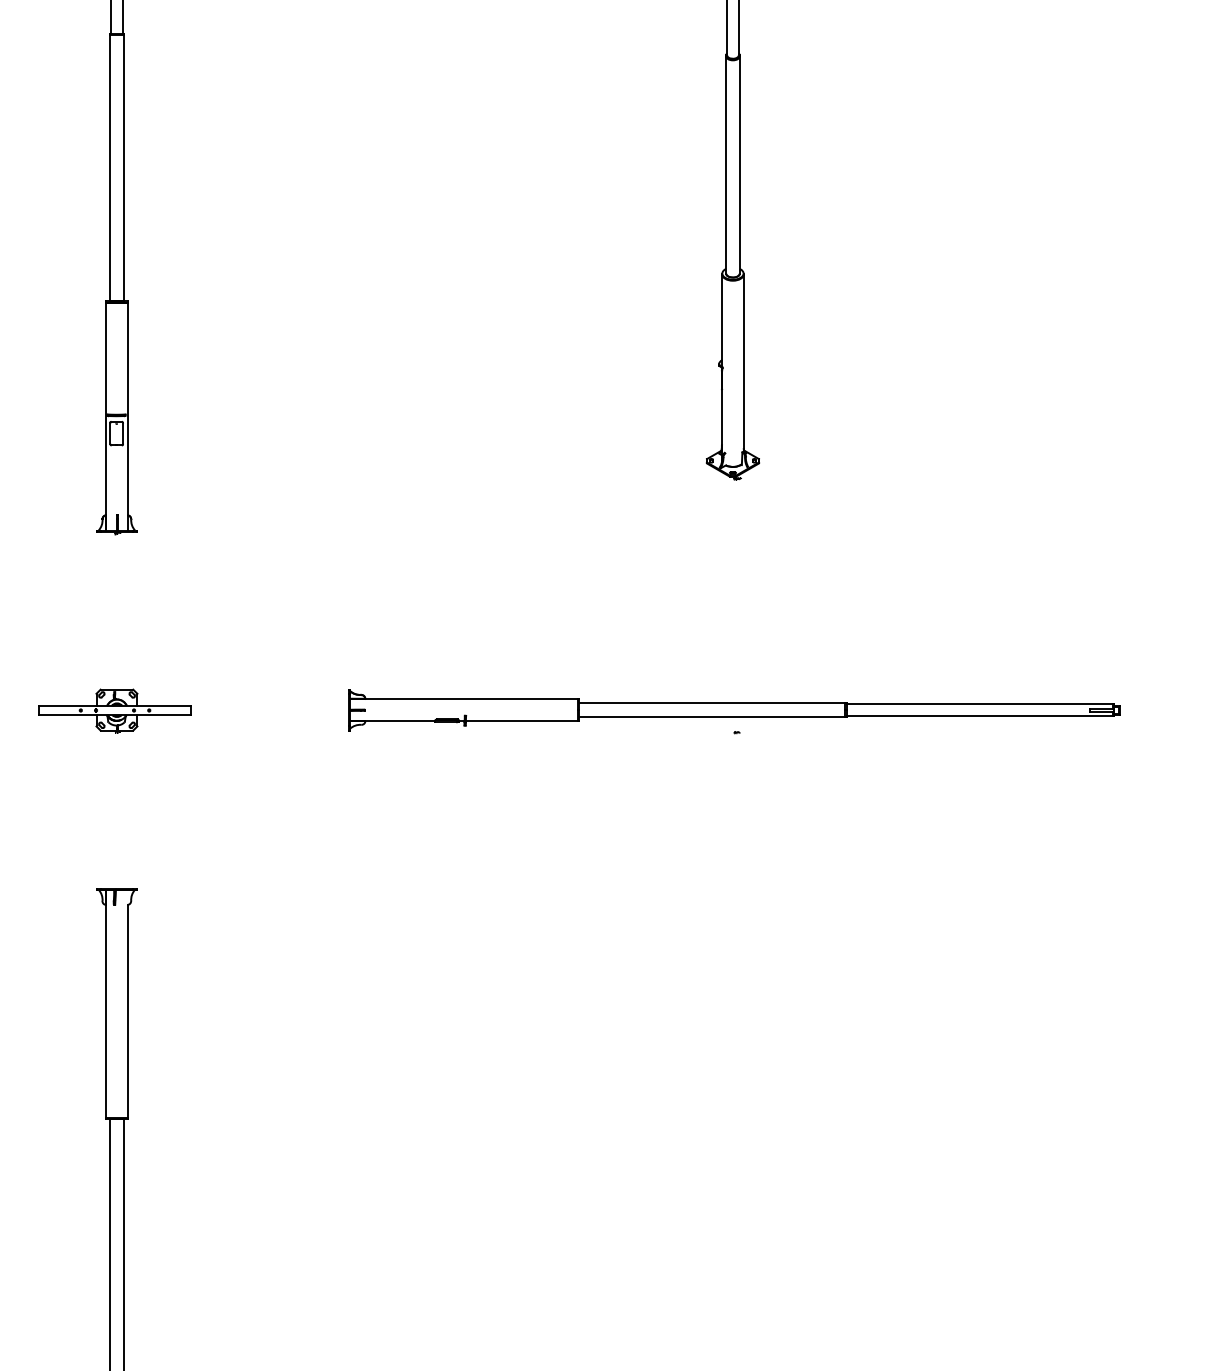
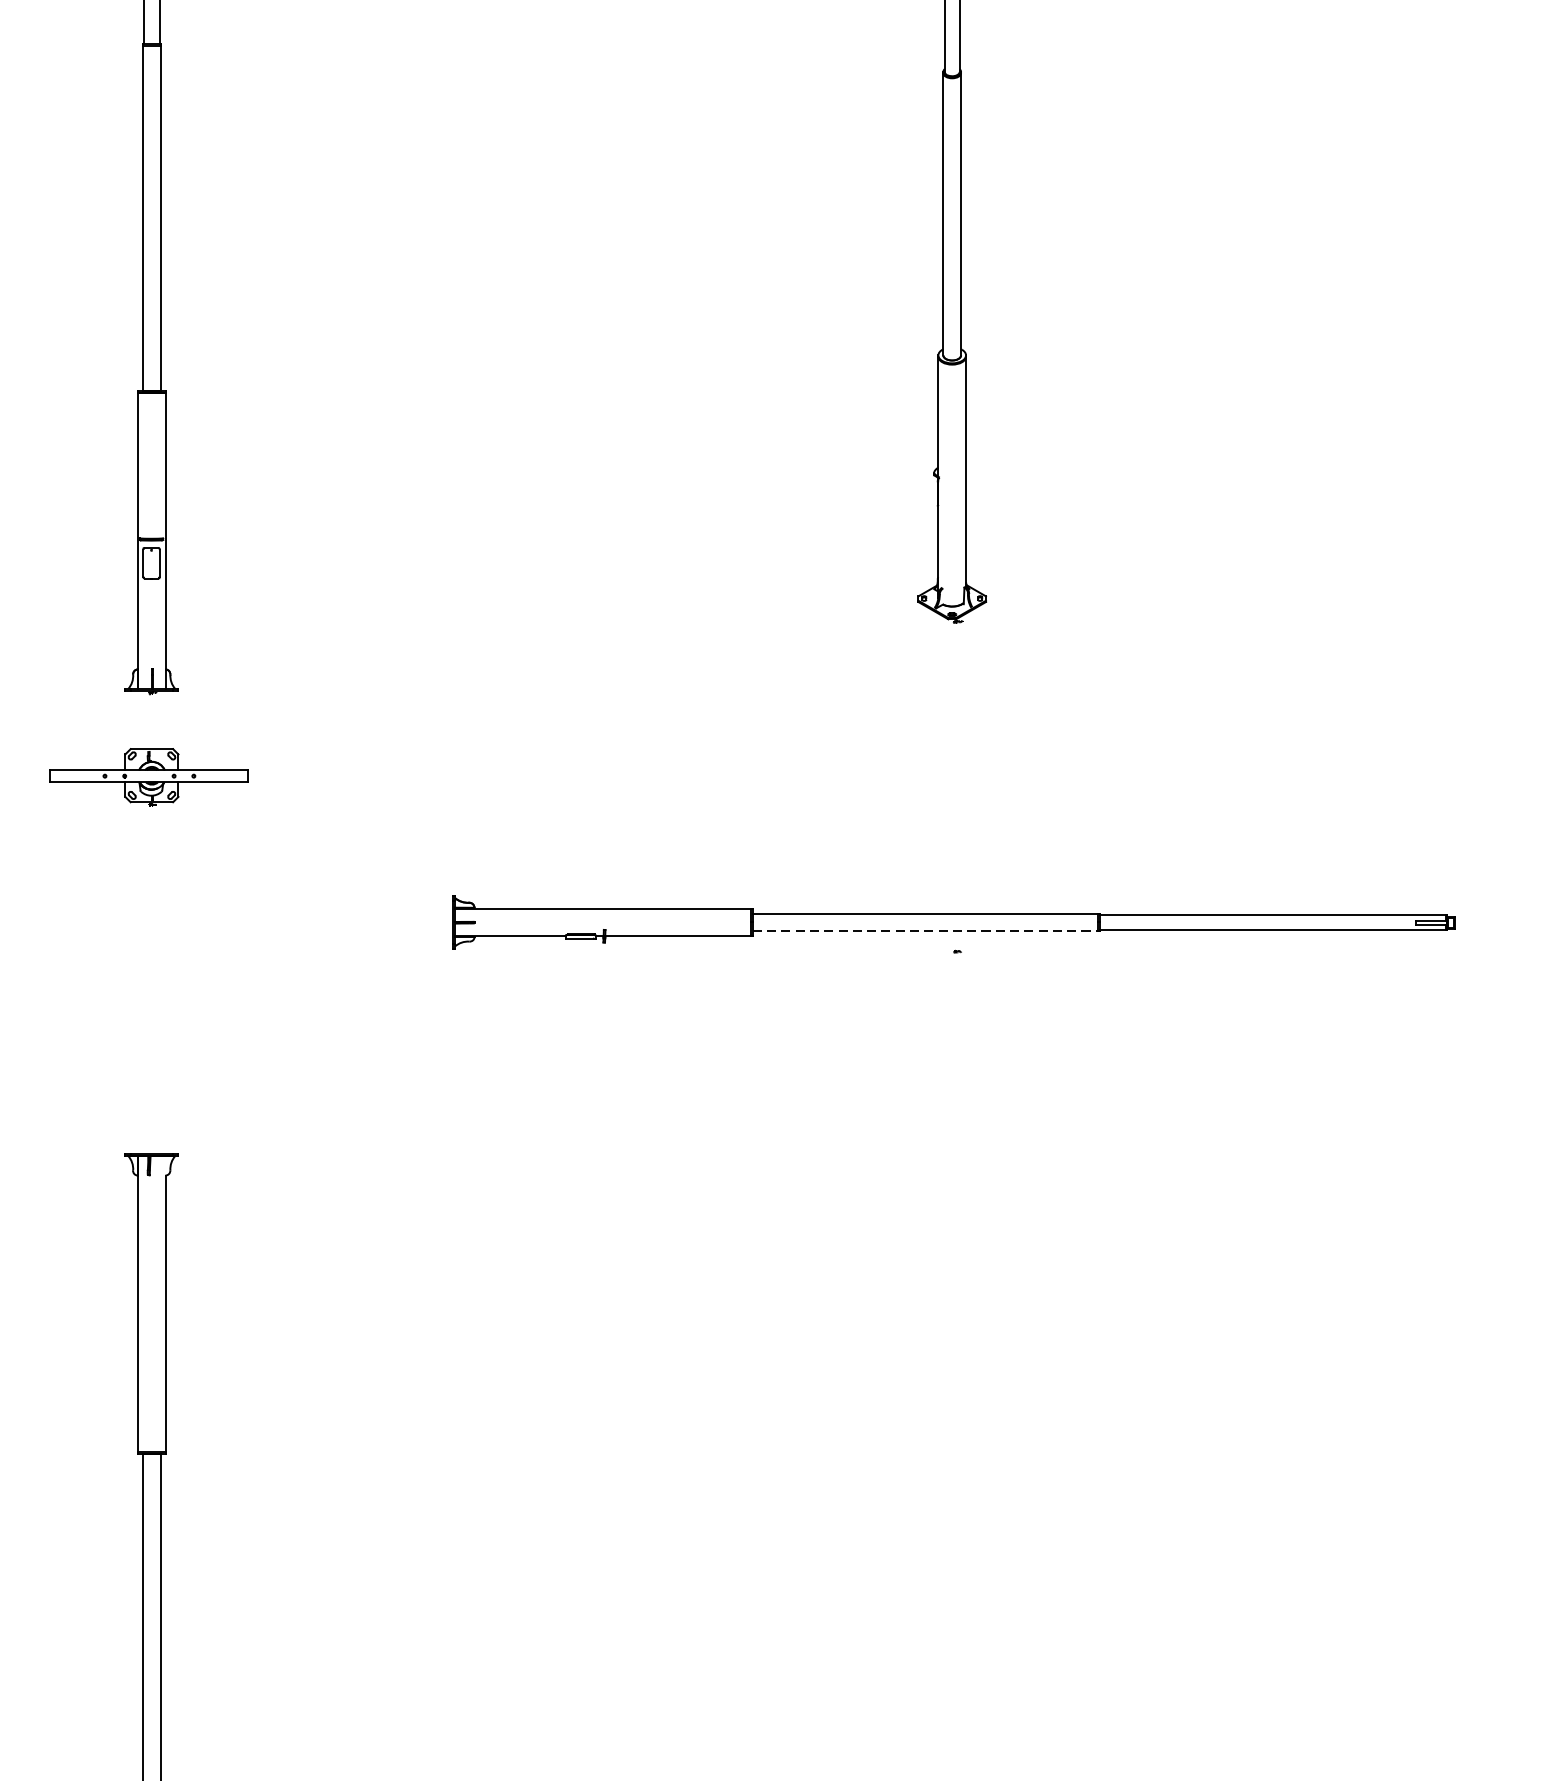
part: (114, 710) -> (148, 776), moved
line: (712, 716) -> (925, 930), solid -> dashed

